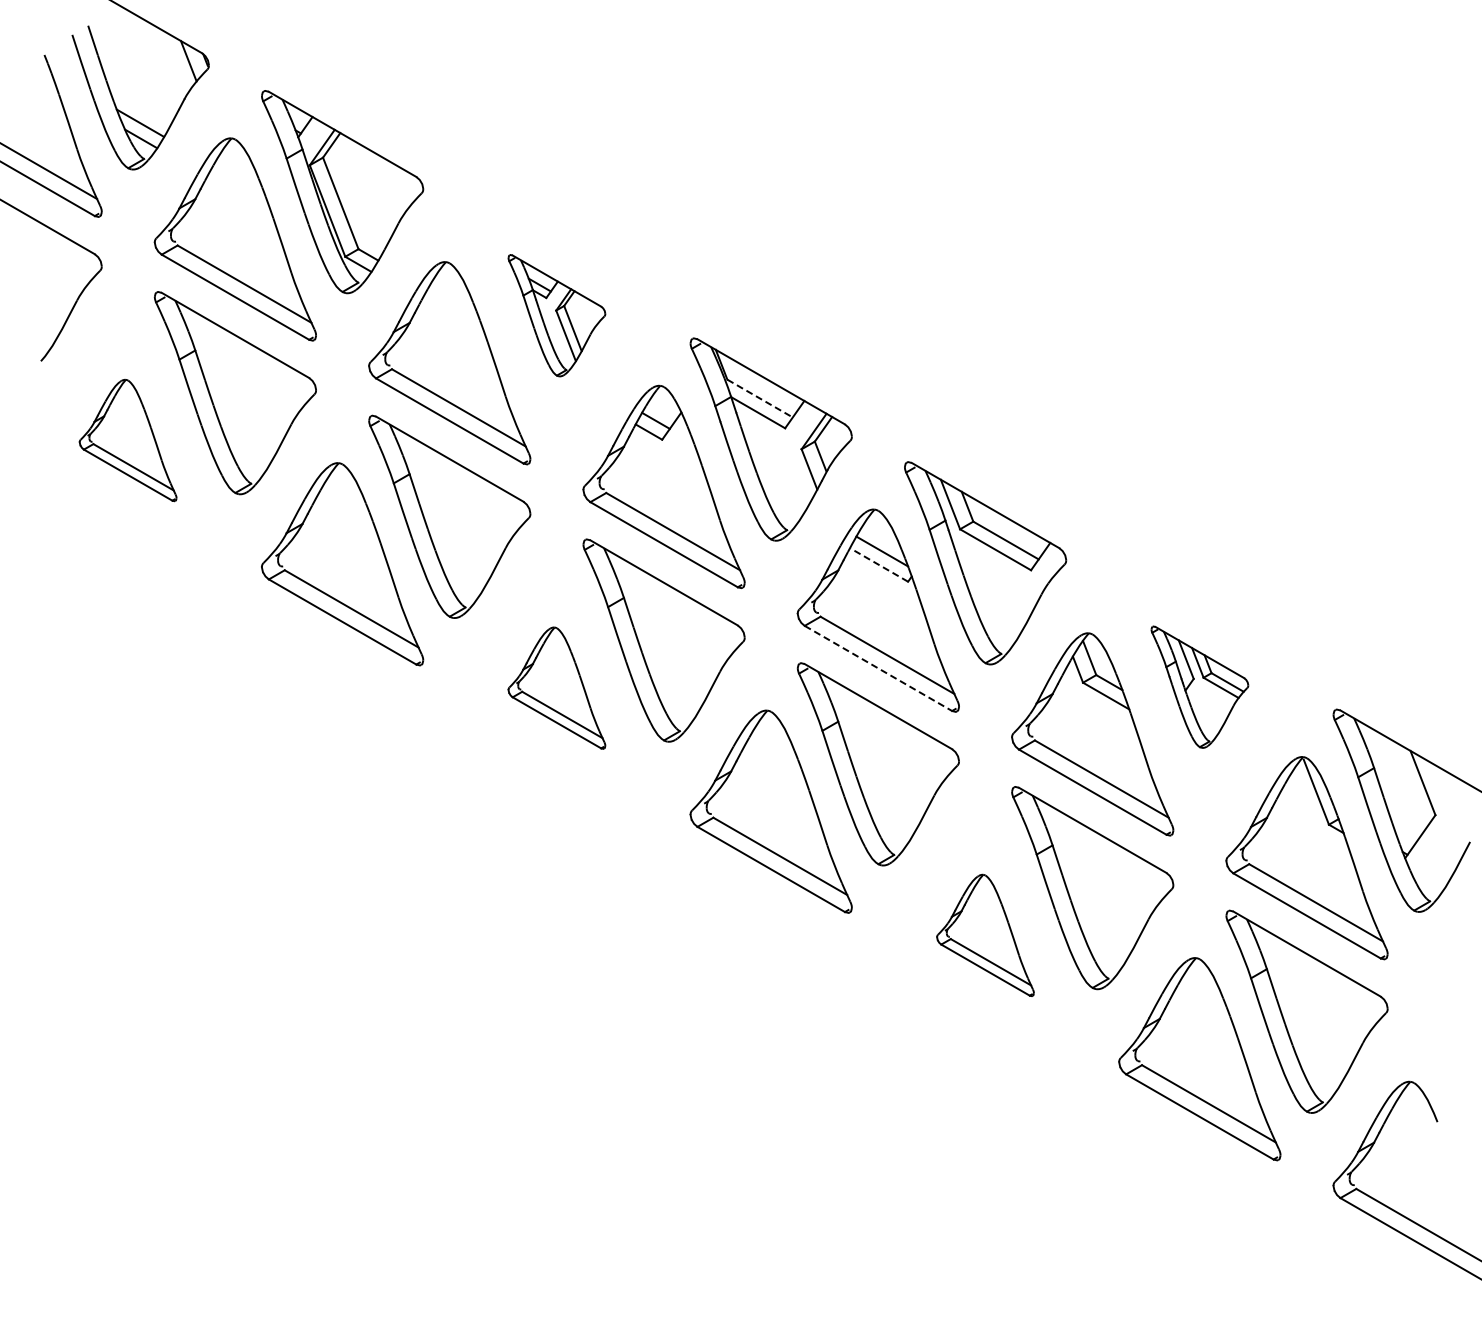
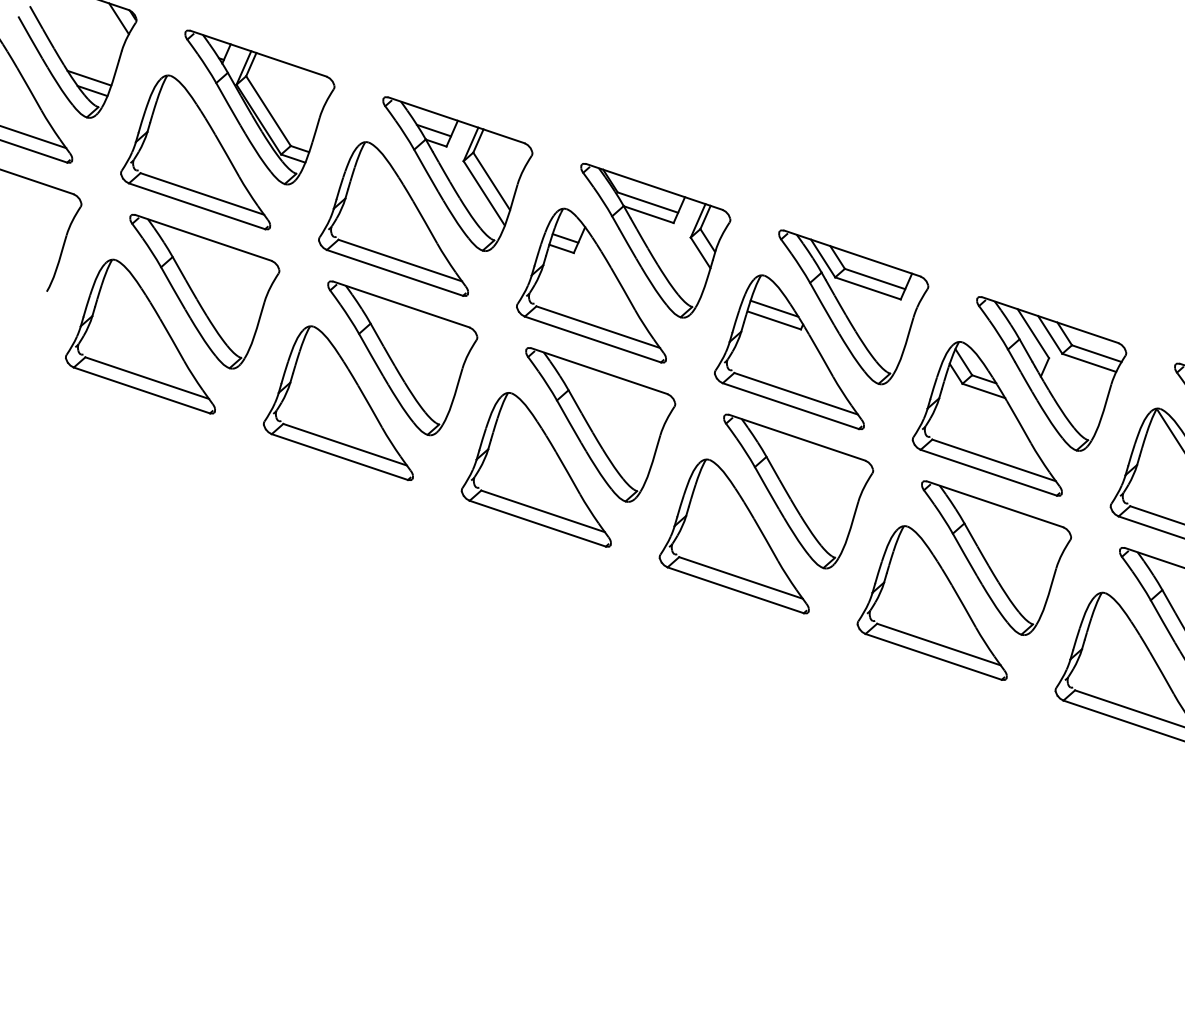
part: (556, 315) -> (465, 167), size x1.67
line: (760, 398) -> (648, 202), dashed -> solid
part: (127, 440) -> (131, 342), size x1.67
line: (879, 564) -> (774, 319), dashed -> solid
line: (878, 668) -> (790, 406), dashed -> solid
part: (1199, 687) -> (1059, 368), size x1.67
part: (556, 688) -> (527, 476), size x1.67
part: (985, 935) -> (923, 609), size x1.67

